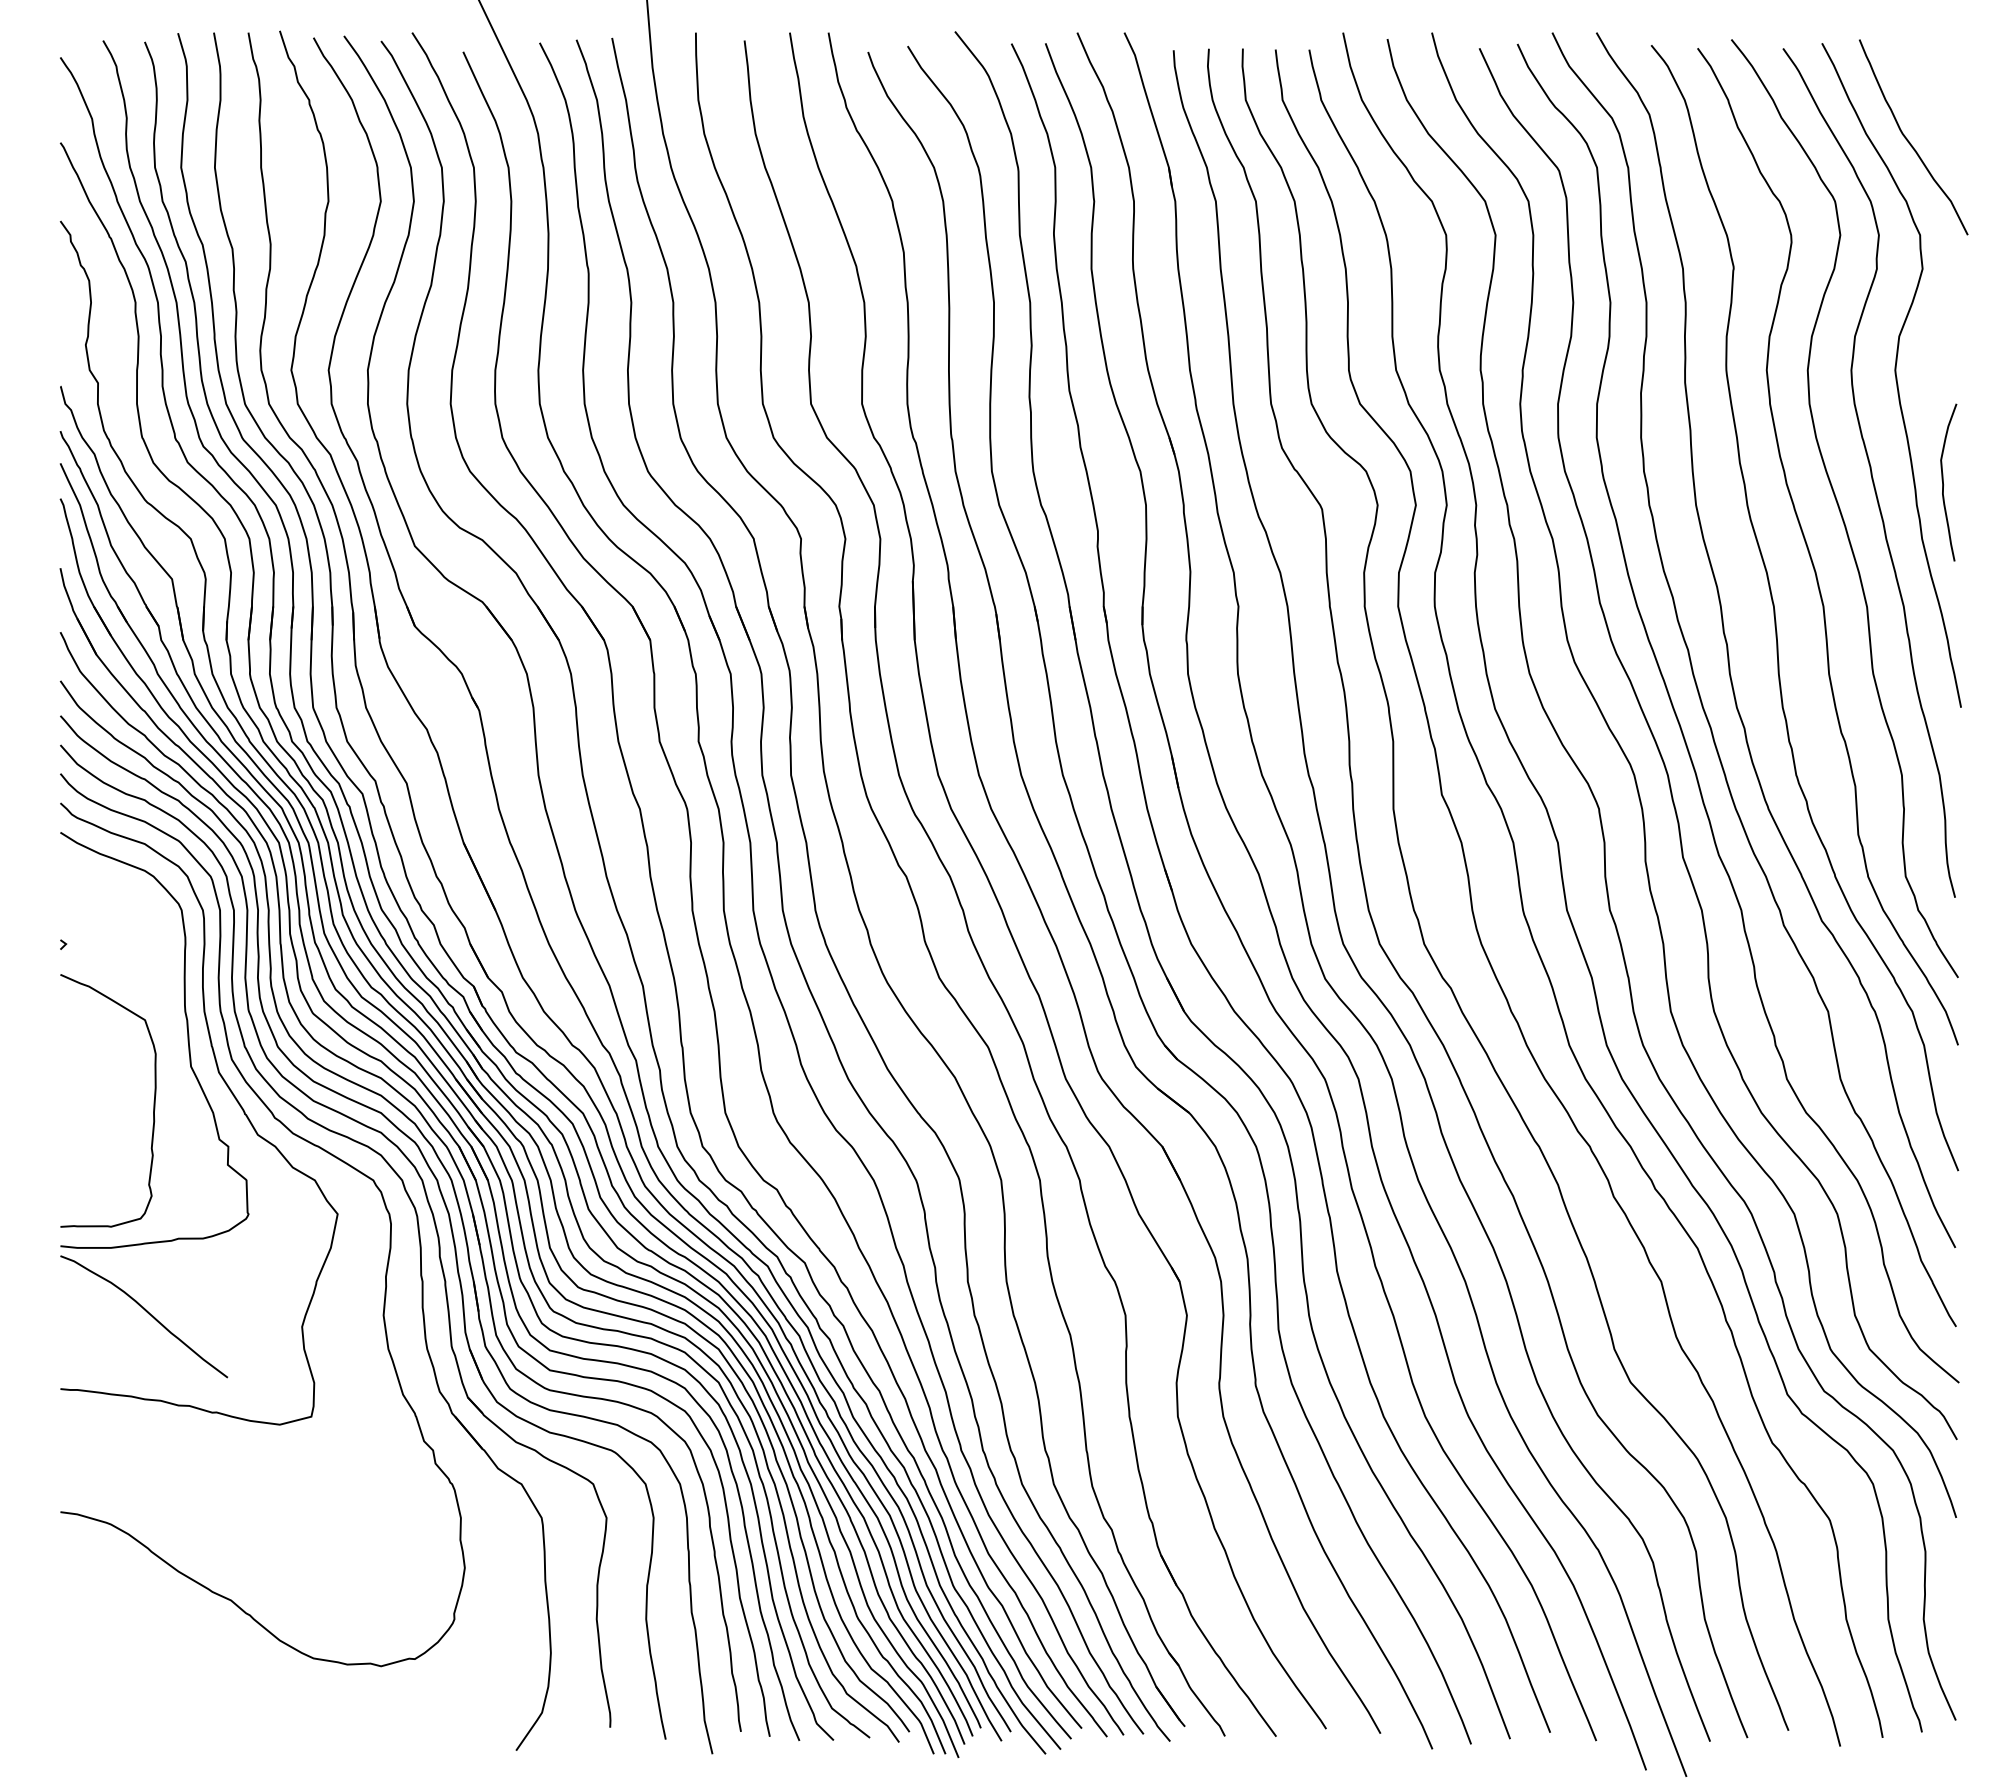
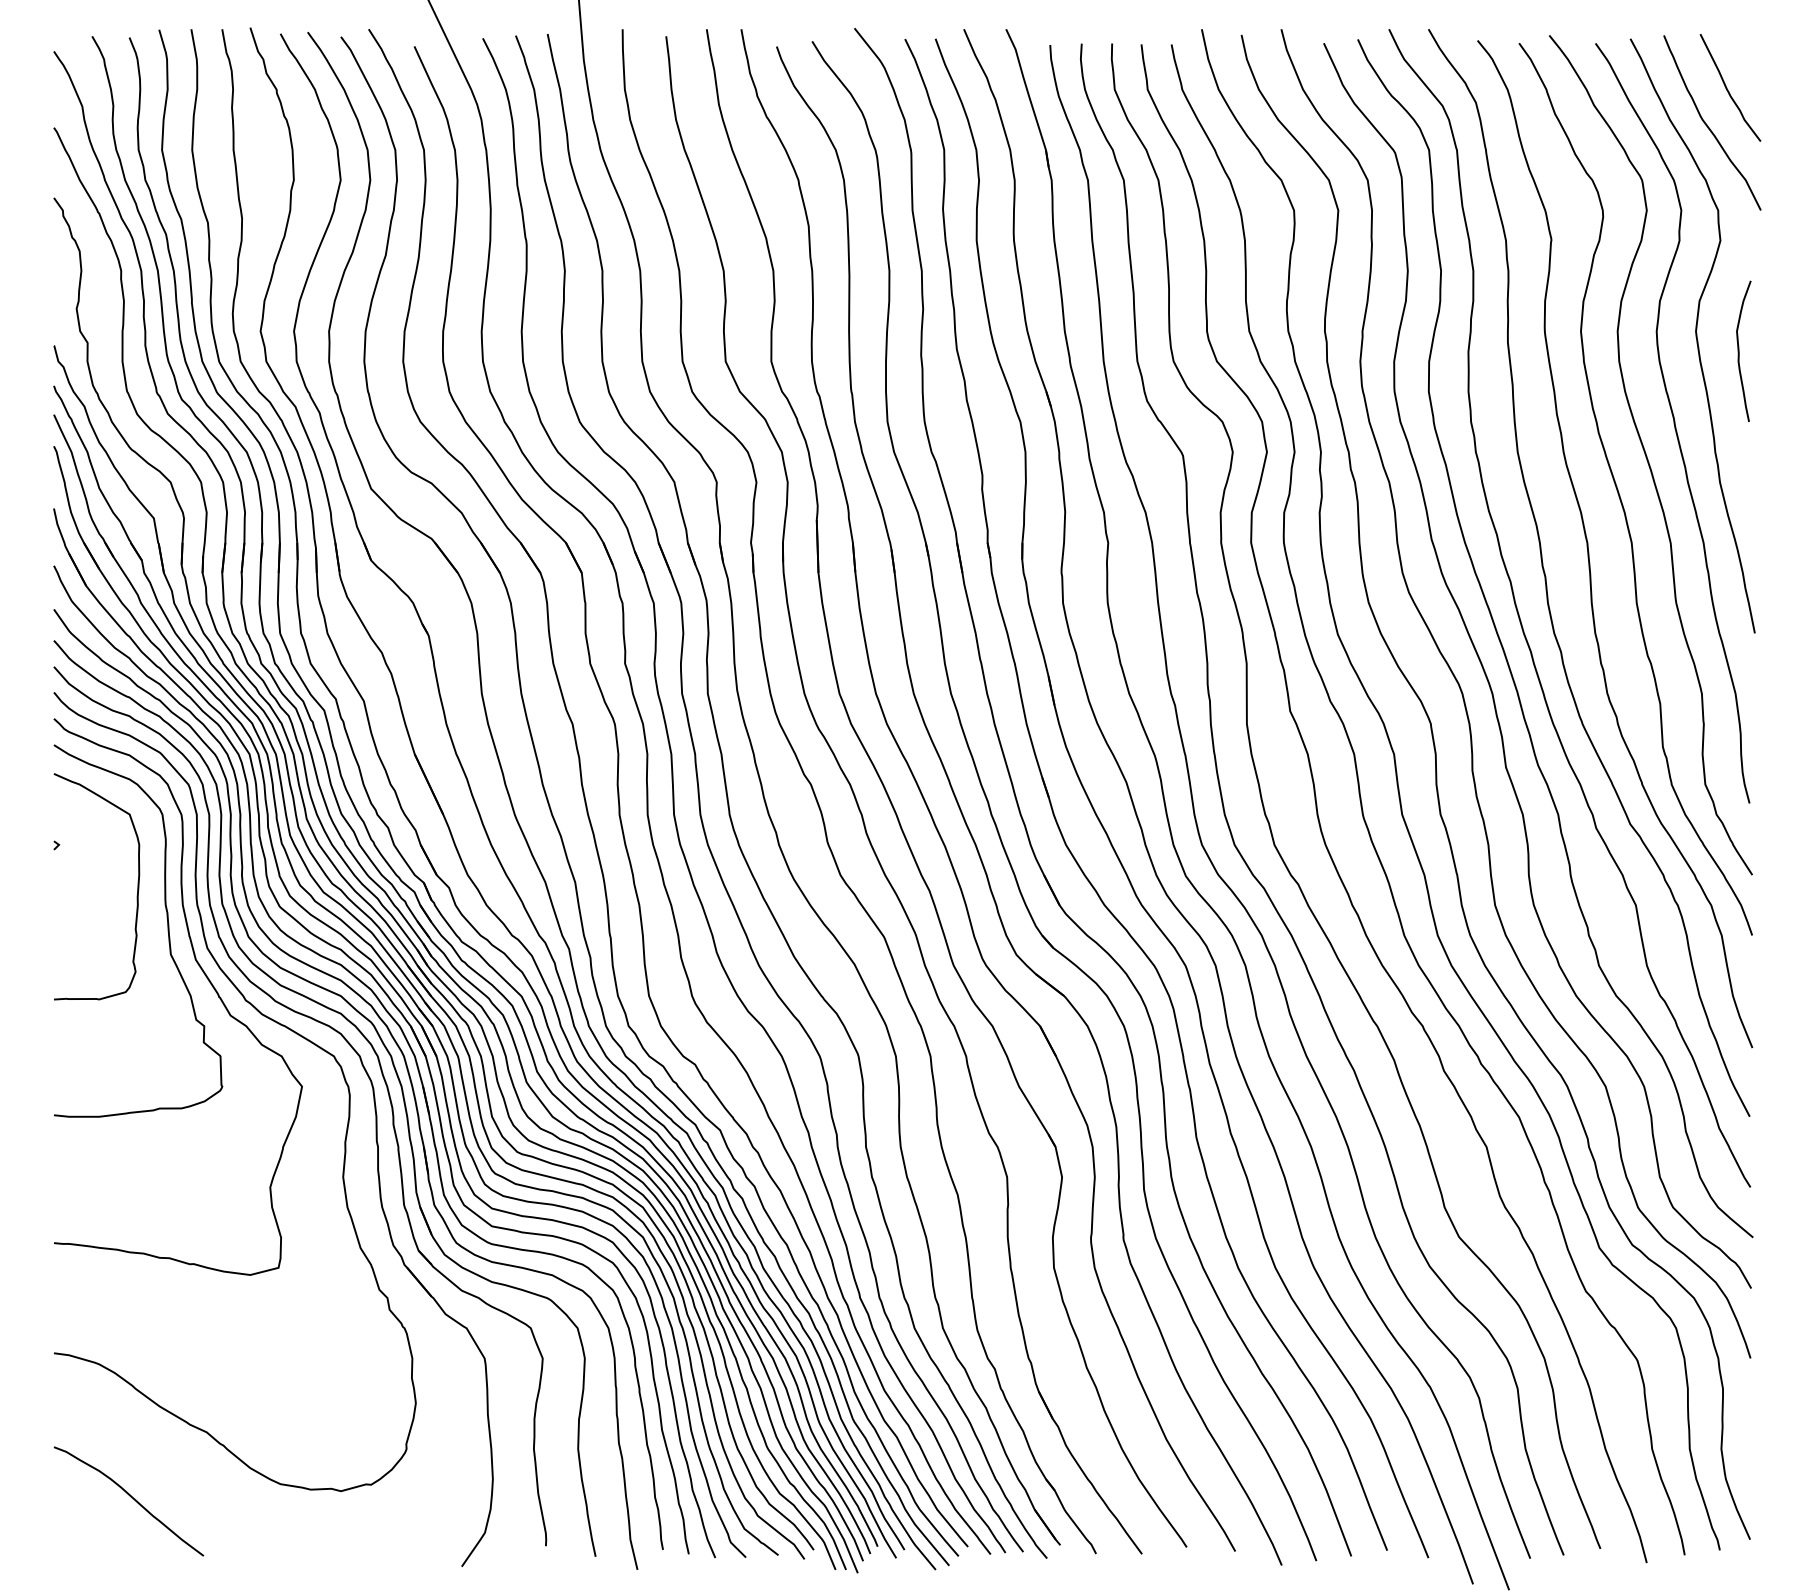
curve: (1931, 100) -> (1728, 89), added
curve: (1943, 482) -> (1739, 351), moved
curve: (153, 1100) -> (137, 886), moved
curve: (147, 1313) -> (131, 1498), moved

